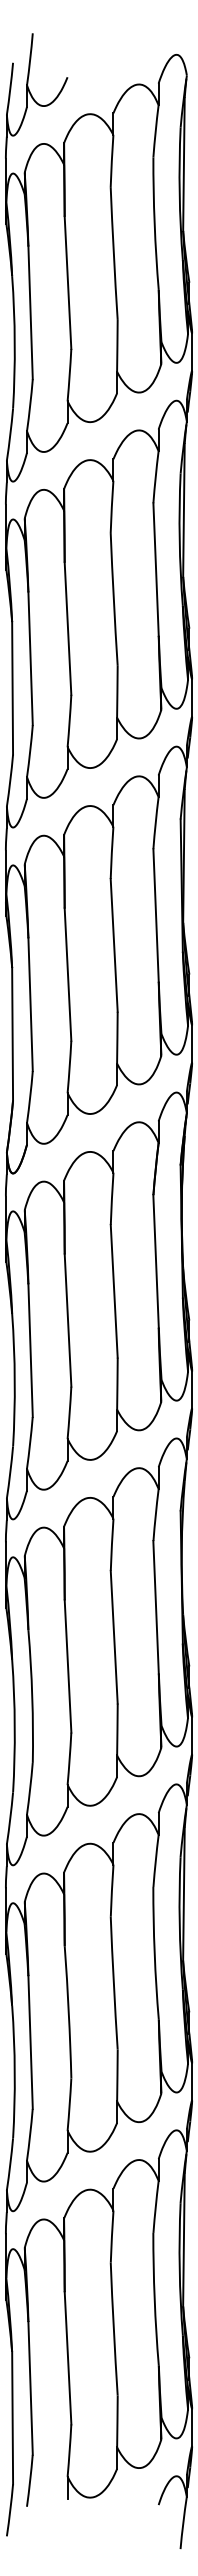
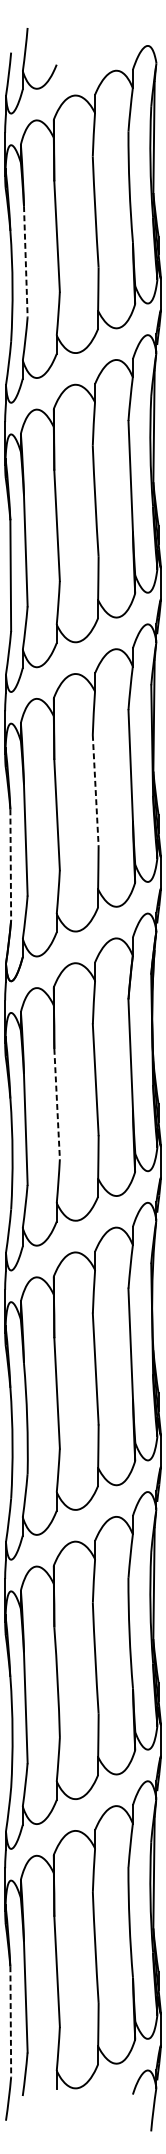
line: (30, 313) -> (25, 262), solid -> dashed
line: (114, 945) -> (95, 790), solid -> dashed
line: (12, 1034) -> (10, 865), solid -> dashed
line: (68, 1321) -> (57, 1105), solid -> dashed
line: (12, 2418) -> (10, 2022), solid -> dashed

